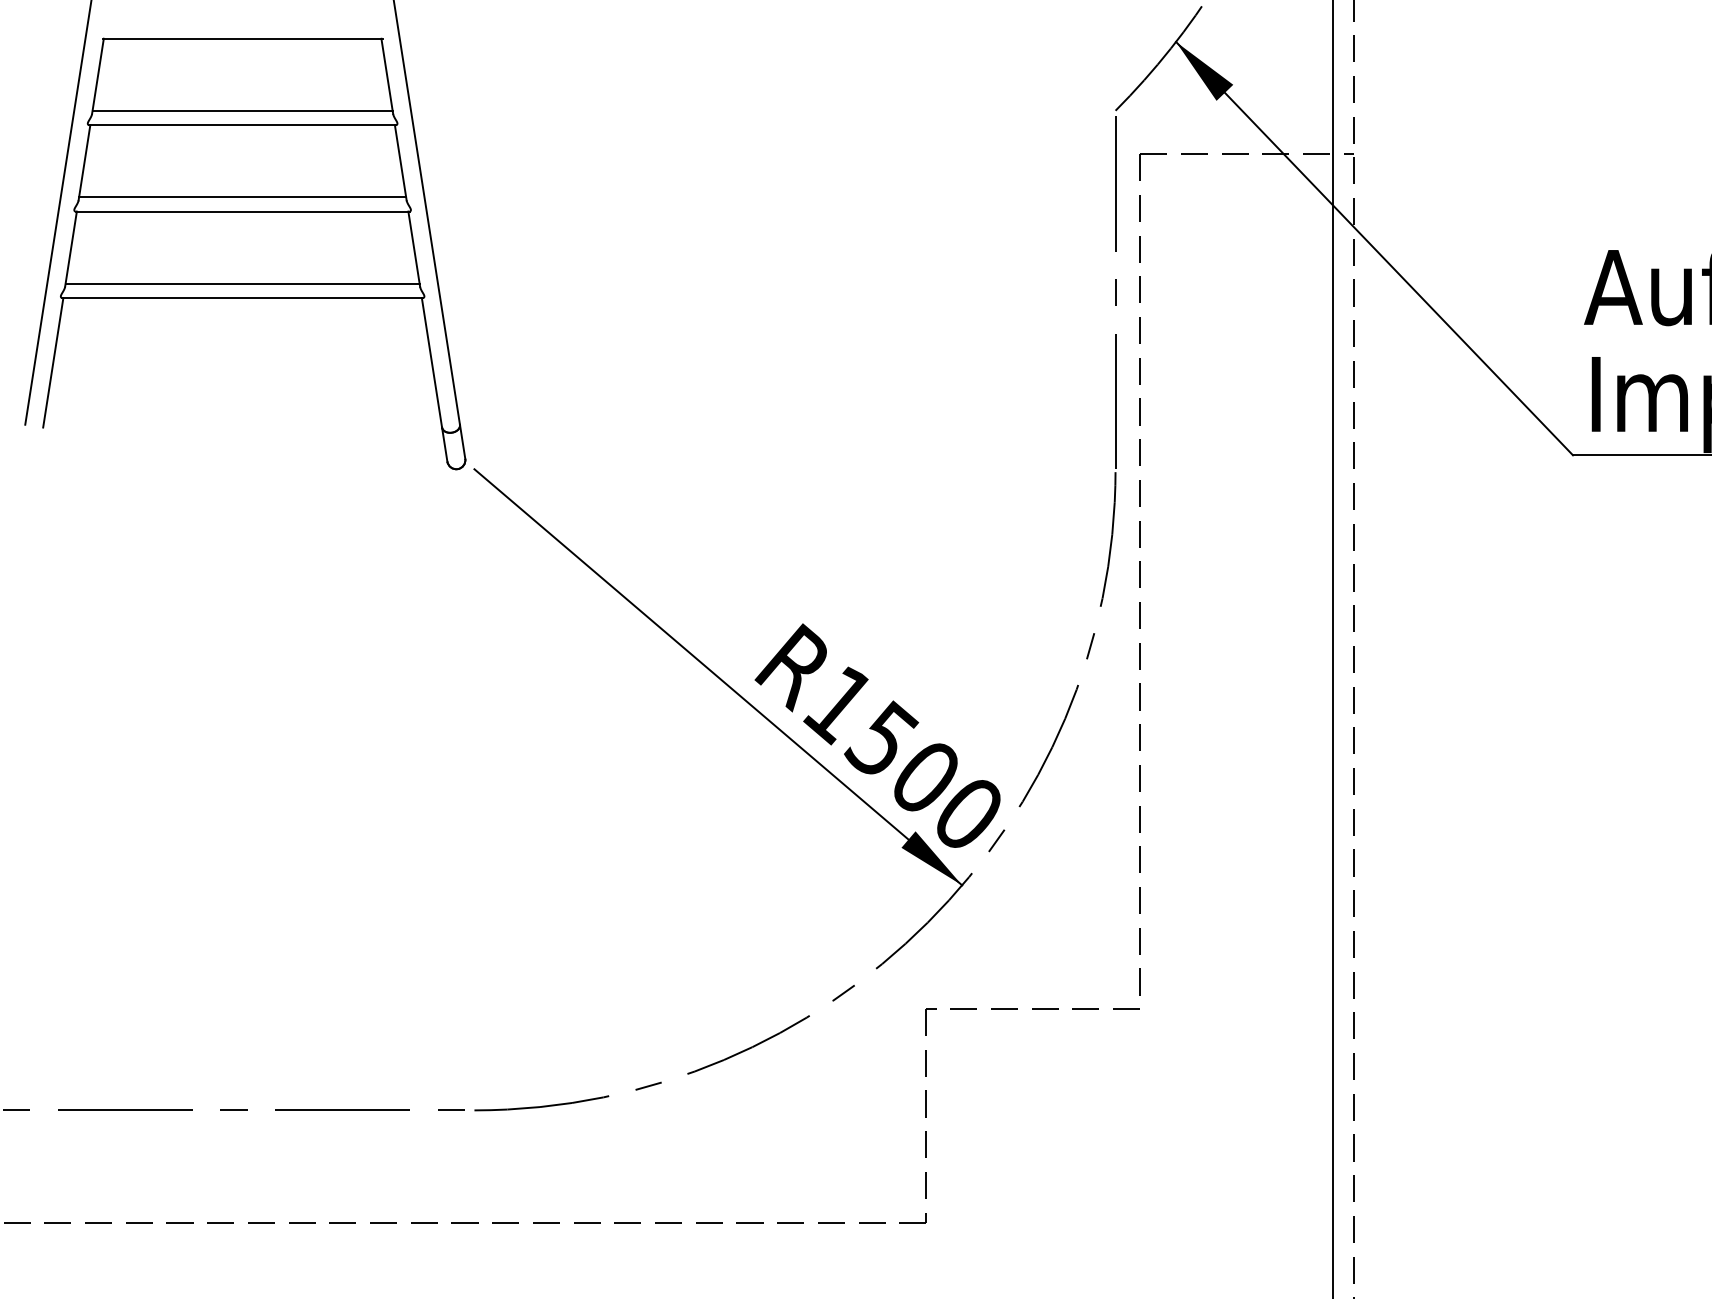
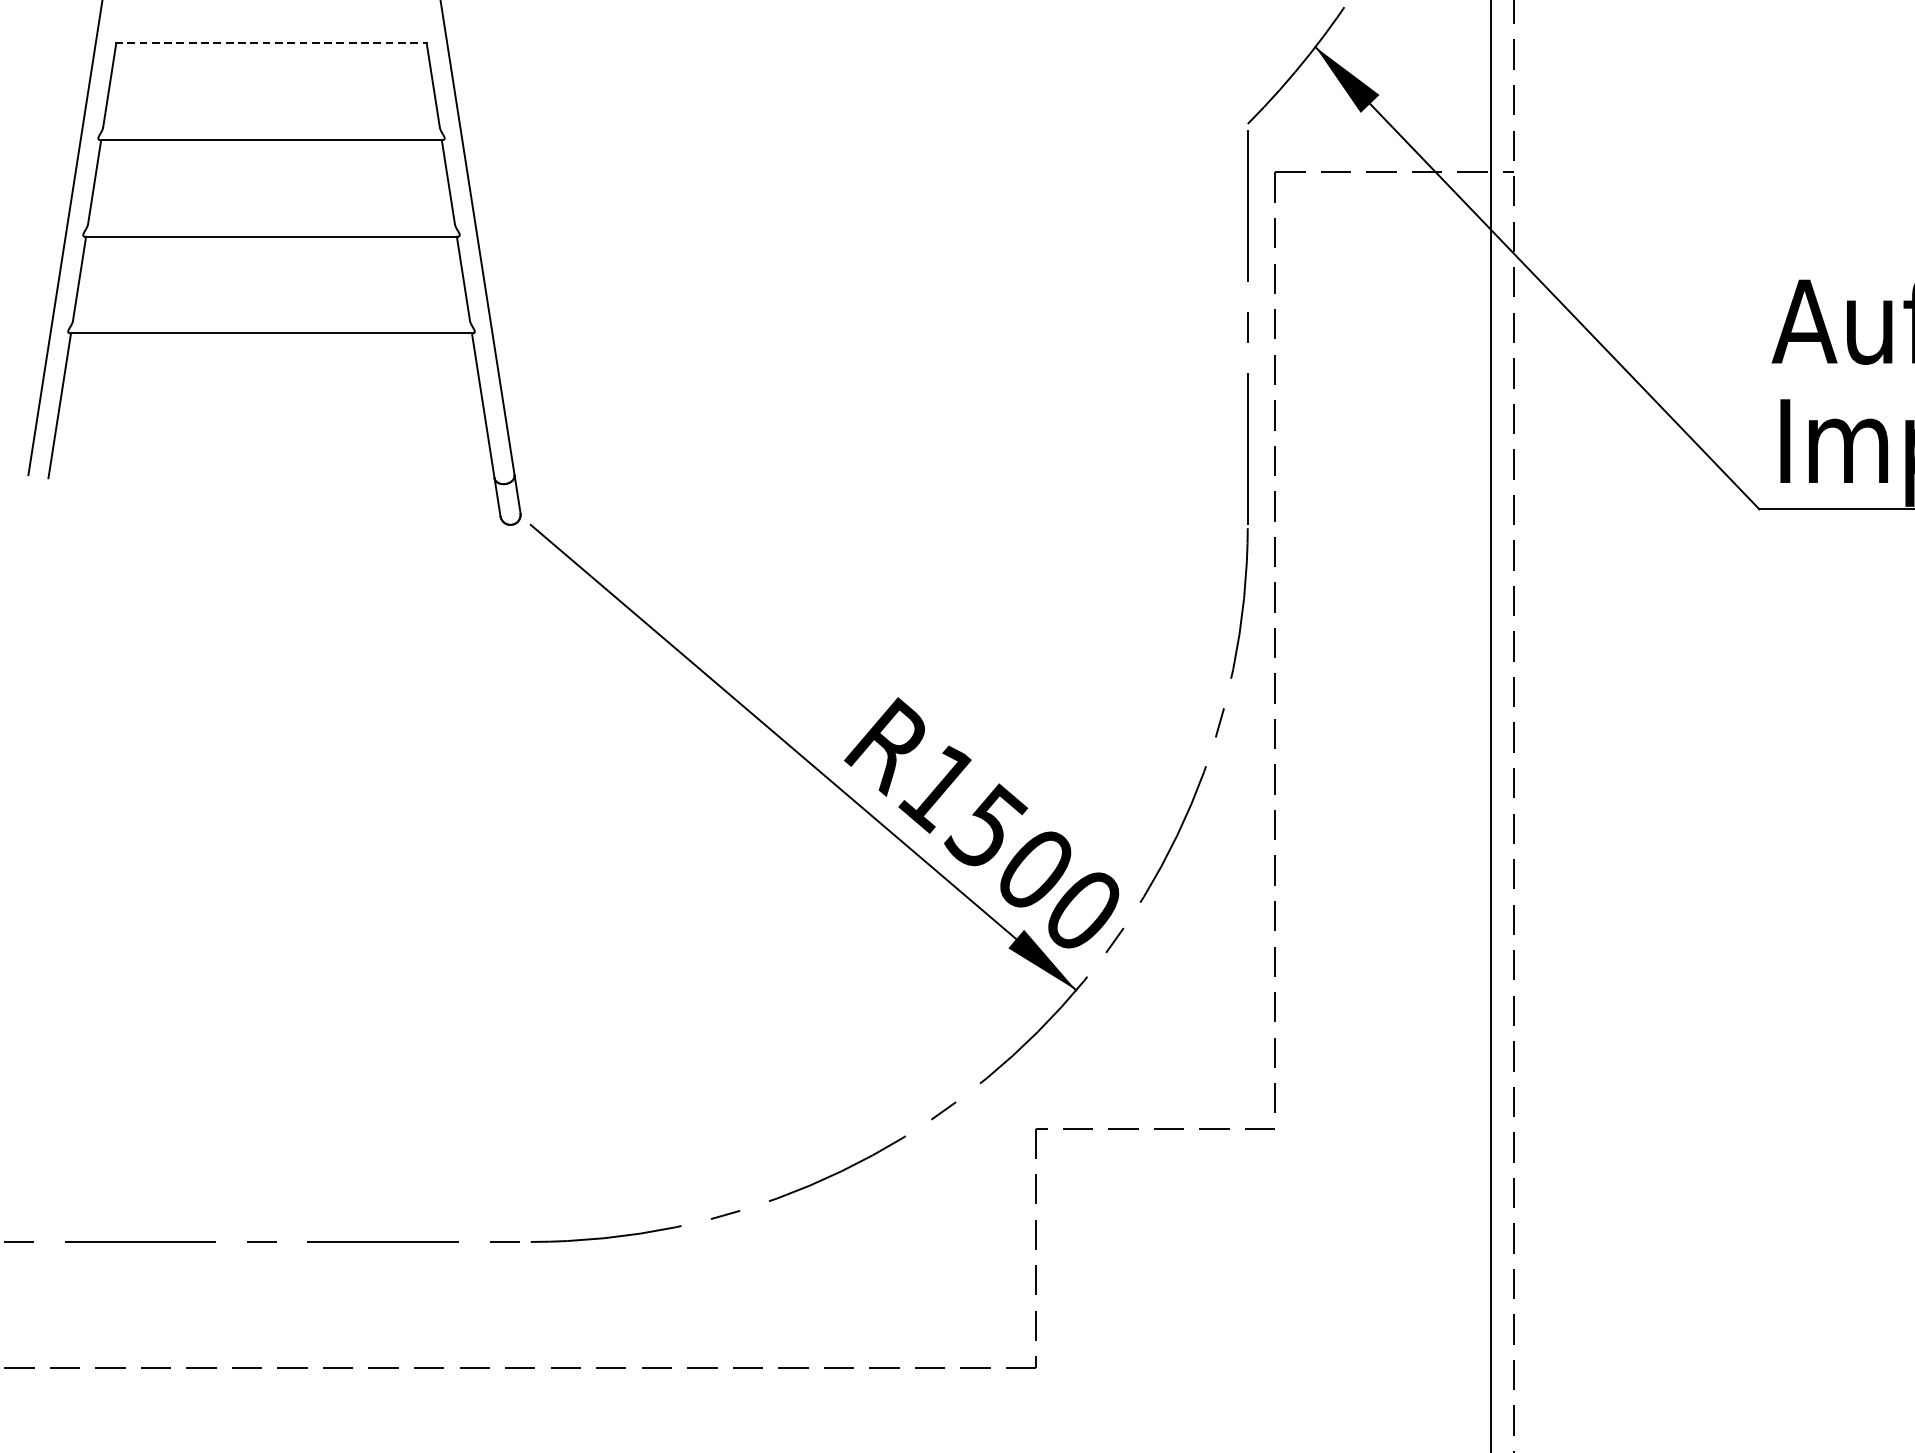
line: (242, 38) -> (271, 43), solid -> dashed
line: (242, 110) -> (271, 123), removed
line: (242, 197) -> (271, 220), removed
line: (242, 283) -> (271, 317), removed

